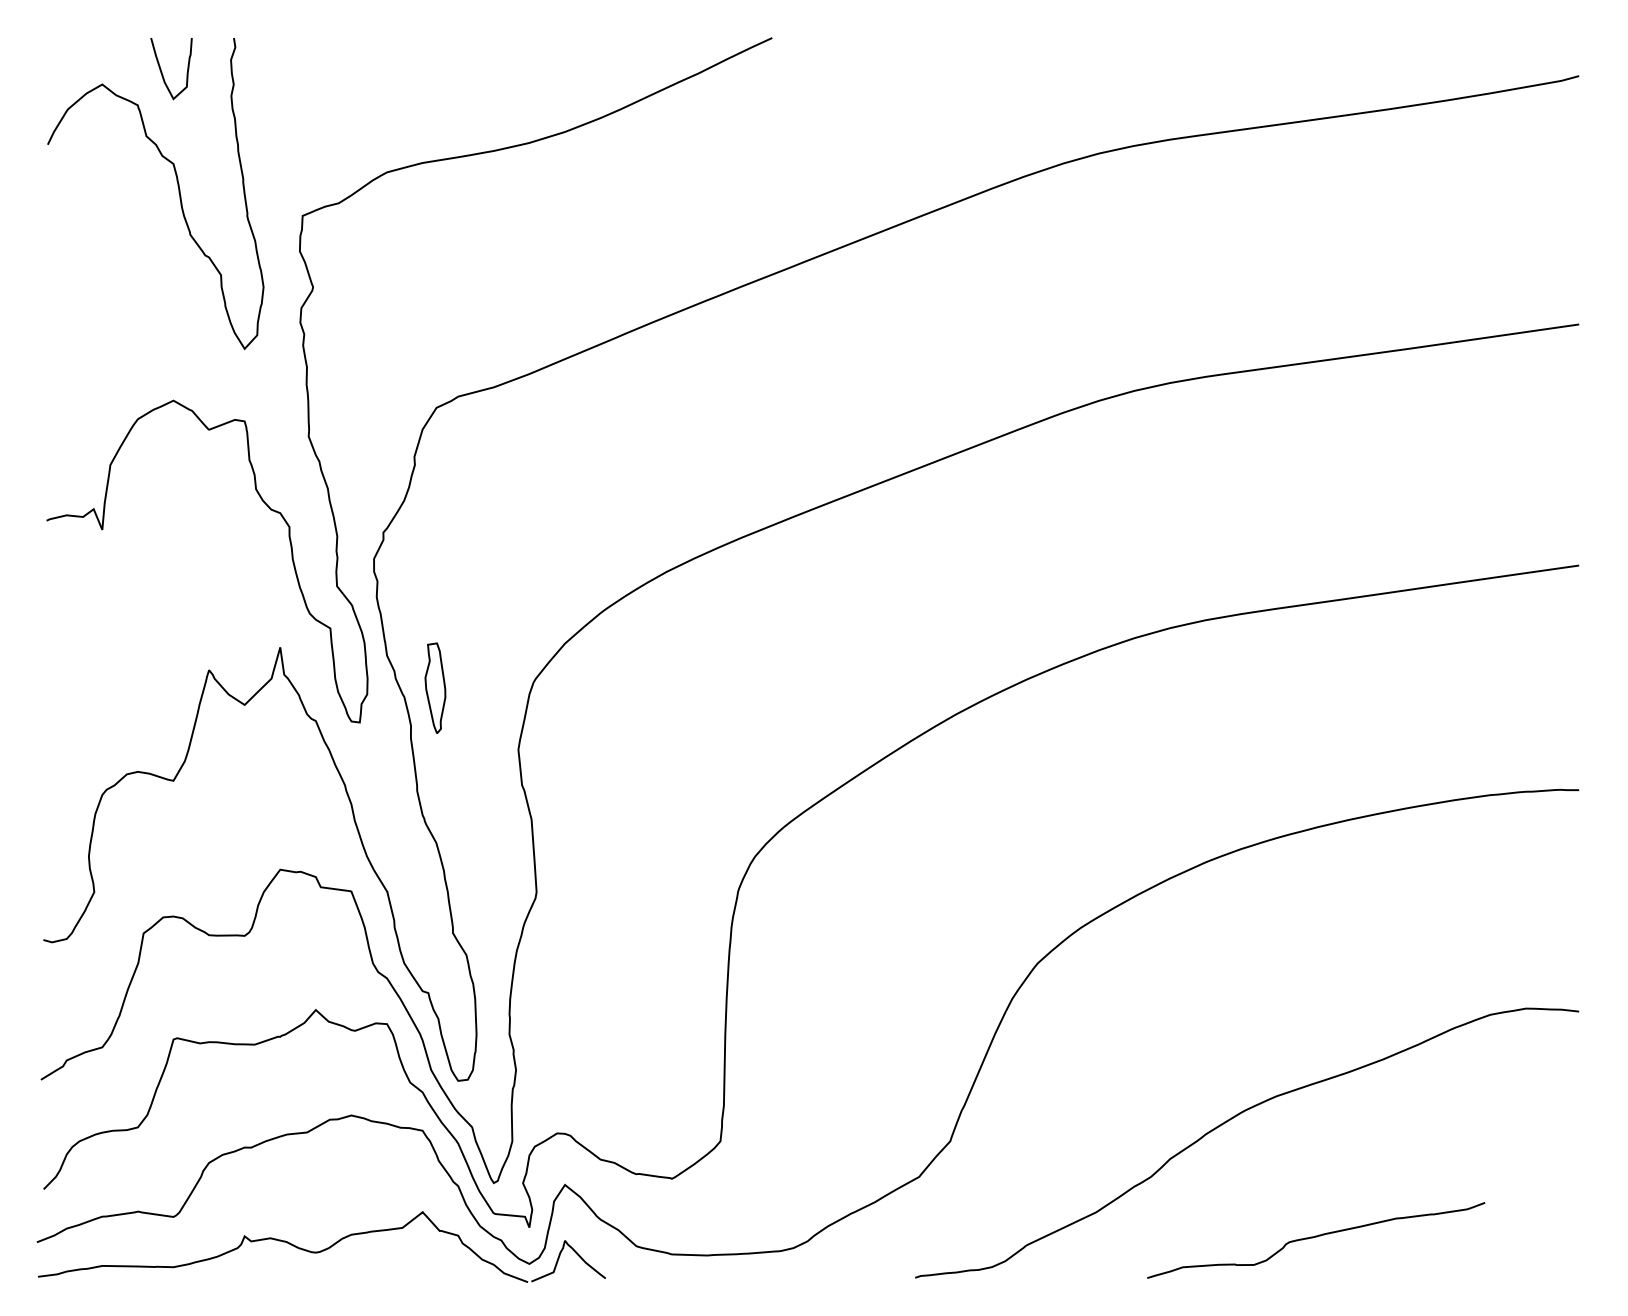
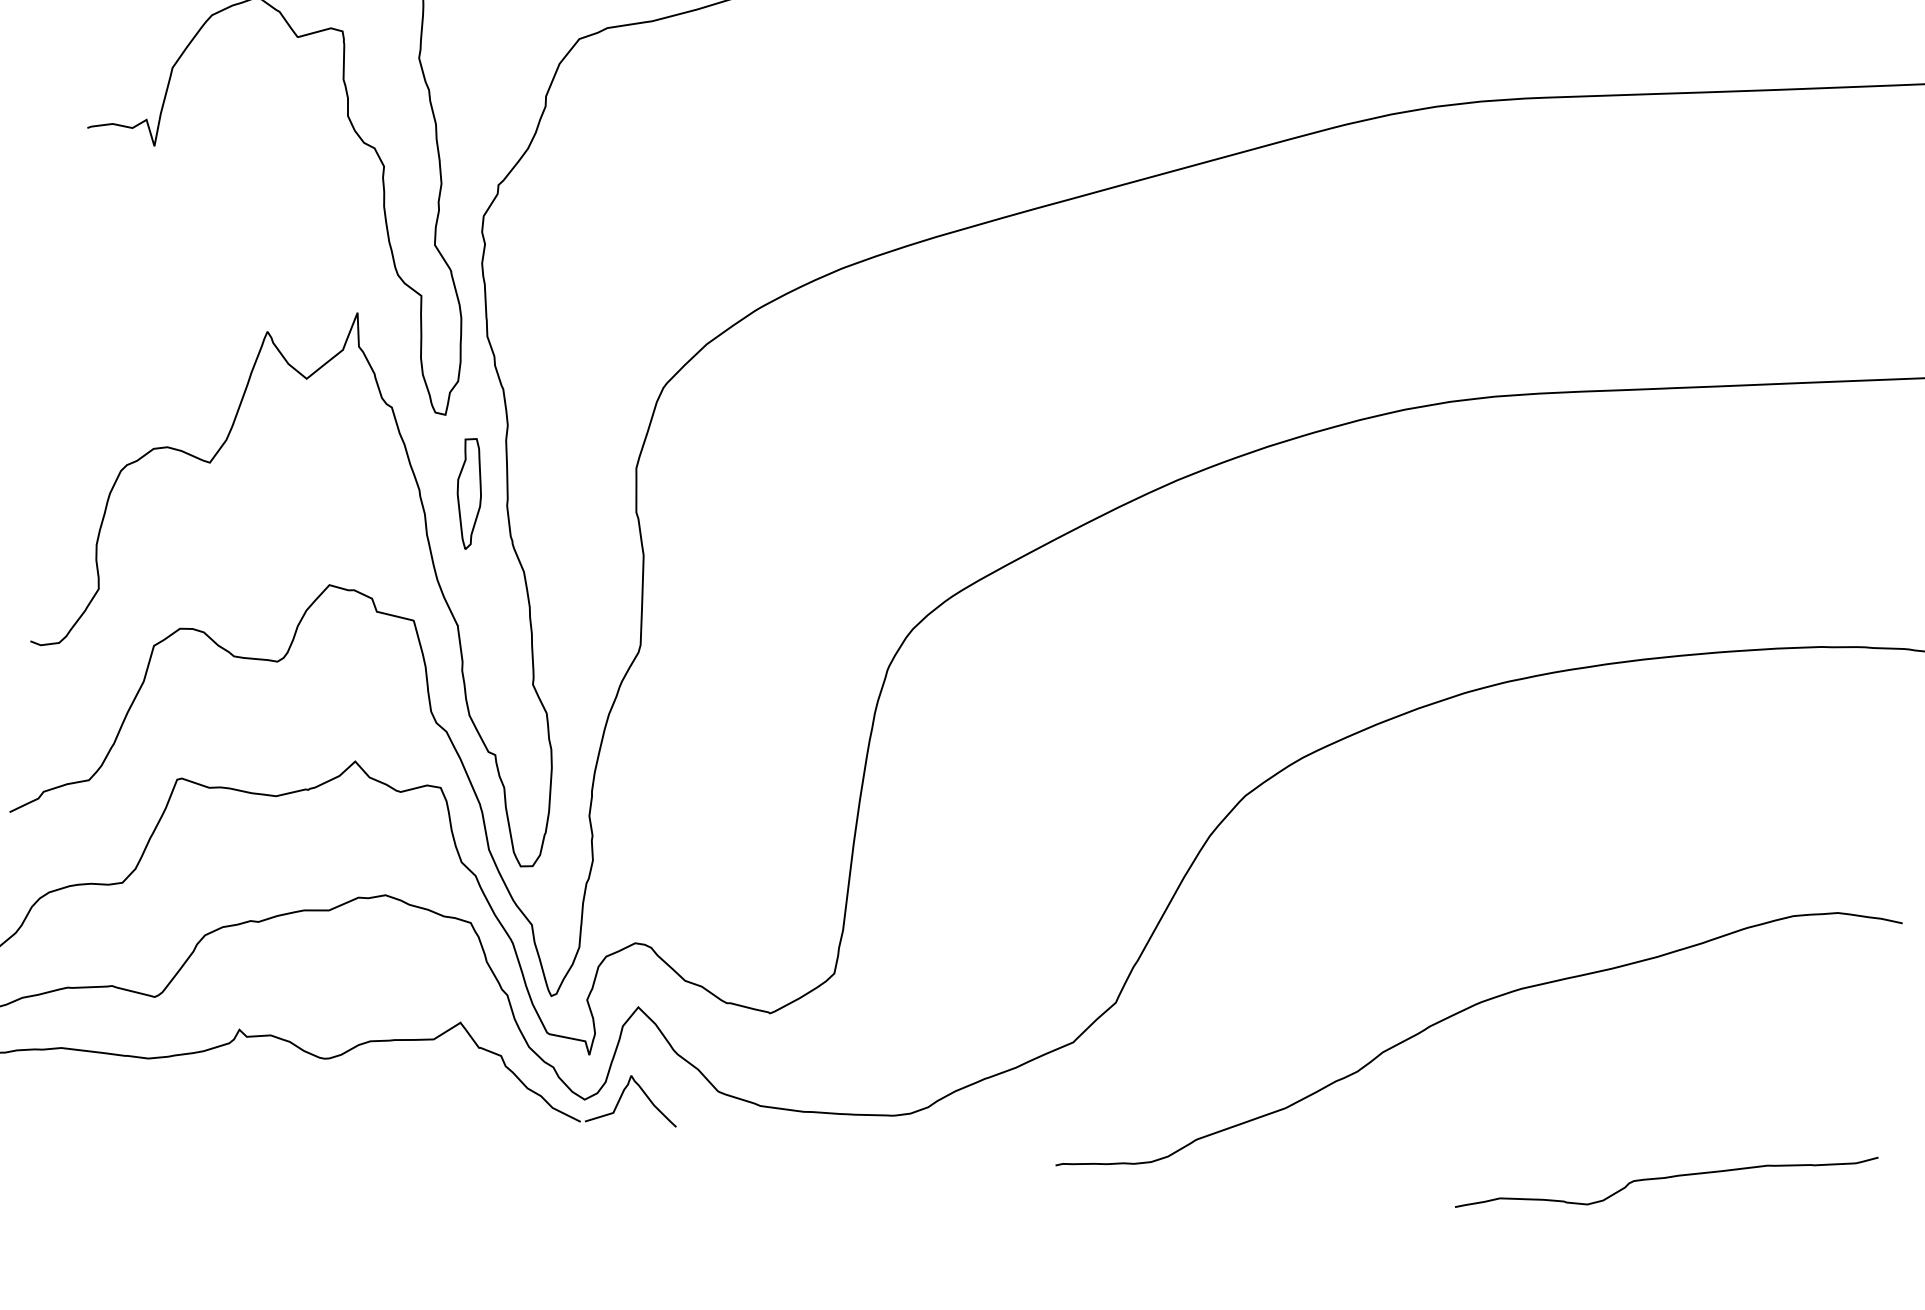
part: (435, 687) -> (469, 492), moved
curve: (1316, 1237) -> (1667, 1178), moved

